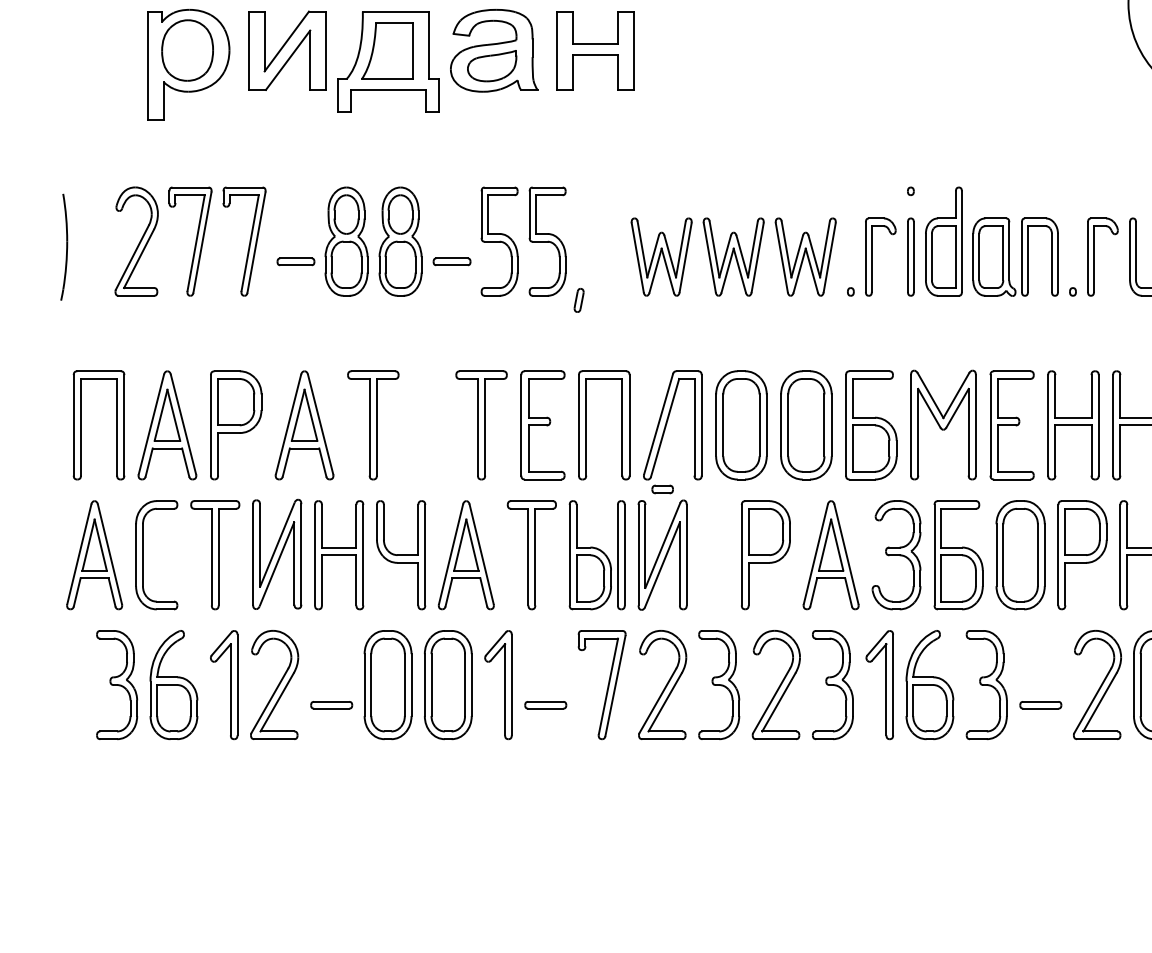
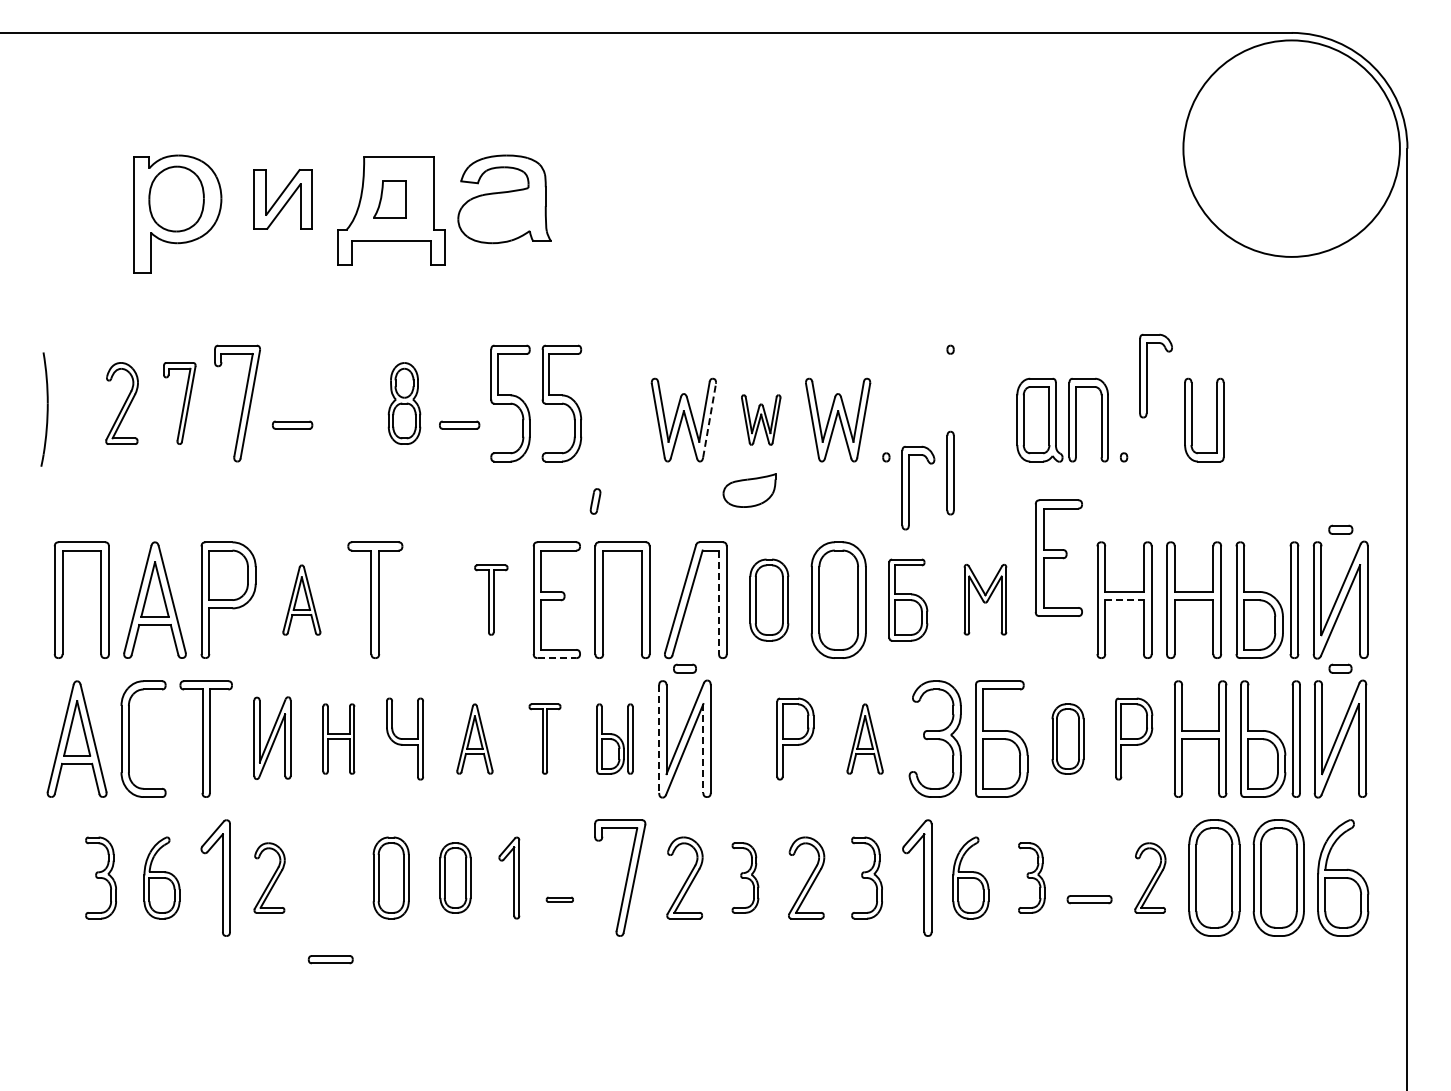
part: (594, 49) -> (612, 198), removed
part: (287, 50) -> (283, 199), size x0.7
part: (386, 50) -> (389, 199), size x0.6
part: (492, 65) -> (749, 490), moved
part: (136, 241) -> (121, 403), size x0.7
part: (190, 241) -> (179, 403), size x0.7
part: (346, 241) -> (346, 403), removed
part: (400, 241) -> (404, 403), size x0.7
part: (943, 241) -> (985, 403), removed
part: (734, 256) -> (761, 419), size x0.6
part: (872, 256) -> (909, 487), moved
part: (910, 256) -> (950, 472), moved
part: (1094, 256) -> (1147, 375), moved
line: (685, 257) -> (709, 420), solid -> dashed
part: (579, 300) -> (595, 501), moved
part: (304, 424) -> (301, 599), size x0.6
part: (481, 424) -> (491, 599), size x0.6
part: (741, 424) -> (769, 599), size x0.7
part: (871, 424) -> (908, 599), size x0.7
part: (943, 424) -> (985, 599), size x0.6
part: (1011, 424) -> (1058, 557), moved
line: (1074, 425) -> (1125, 600), solid -> dashed
line: (694, 427) -> (719, 602), solid -> dashed
line: (543, 479) -> (557, 658), solid -> dashed
part: (277, 553) -> (272, 737), size x0.7
part: (338, 554) -> (338, 738), size x0.6
part: (400, 554) -> (404, 738), size x0.7
part: (465, 554) -> (474, 738), size x0.6
part: (531, 554) -> (544, 738), size x0.6
part: (596, 554) -> (614, 738), size x0.6
part: (765, 554) -> (795, 738), size x0.7
part: (830, 554) -> (864, 738), size x0.6
part: (1020, 554) -> (1067, 738), size x0.6
part: (1081, 554) -> (1133, 738), size x0.7
line: (638, 555) -> (659, 739), solid -> dashed
line: (679, 563) -> (703, 748), solid -> dashed
part: (116, 684) -> (100, 877), size x0.7
part: (173, 684) -> (161, 877), size x0.7
part: (274, 684) -> (269, 877), size x0.6
part: (388, 684) -> (391, 877), size x0.7
part: (448, 684) -> (455, 877), size x0.6
part: (498, 684) -> (509, 877), size x0.7
part: (662, 684) -> (684, 877), size x0.7
part: (719, 684) -> (745, 877), size x0.6
part: (776, 684) -> (806, 877), size x0.7
part: (832, 684) -> (866, 877), size x0.7
part: (929, 684) -> (970, 877), size x0.7
part: (986, 684) -> (1031, 877), size x0.6
part: (1097, 684) -> (1150, 877), size x0.6
part: (331, 705) -> (330, 959), moved
part: (545, 705) -> (559, 899), size x0.6

